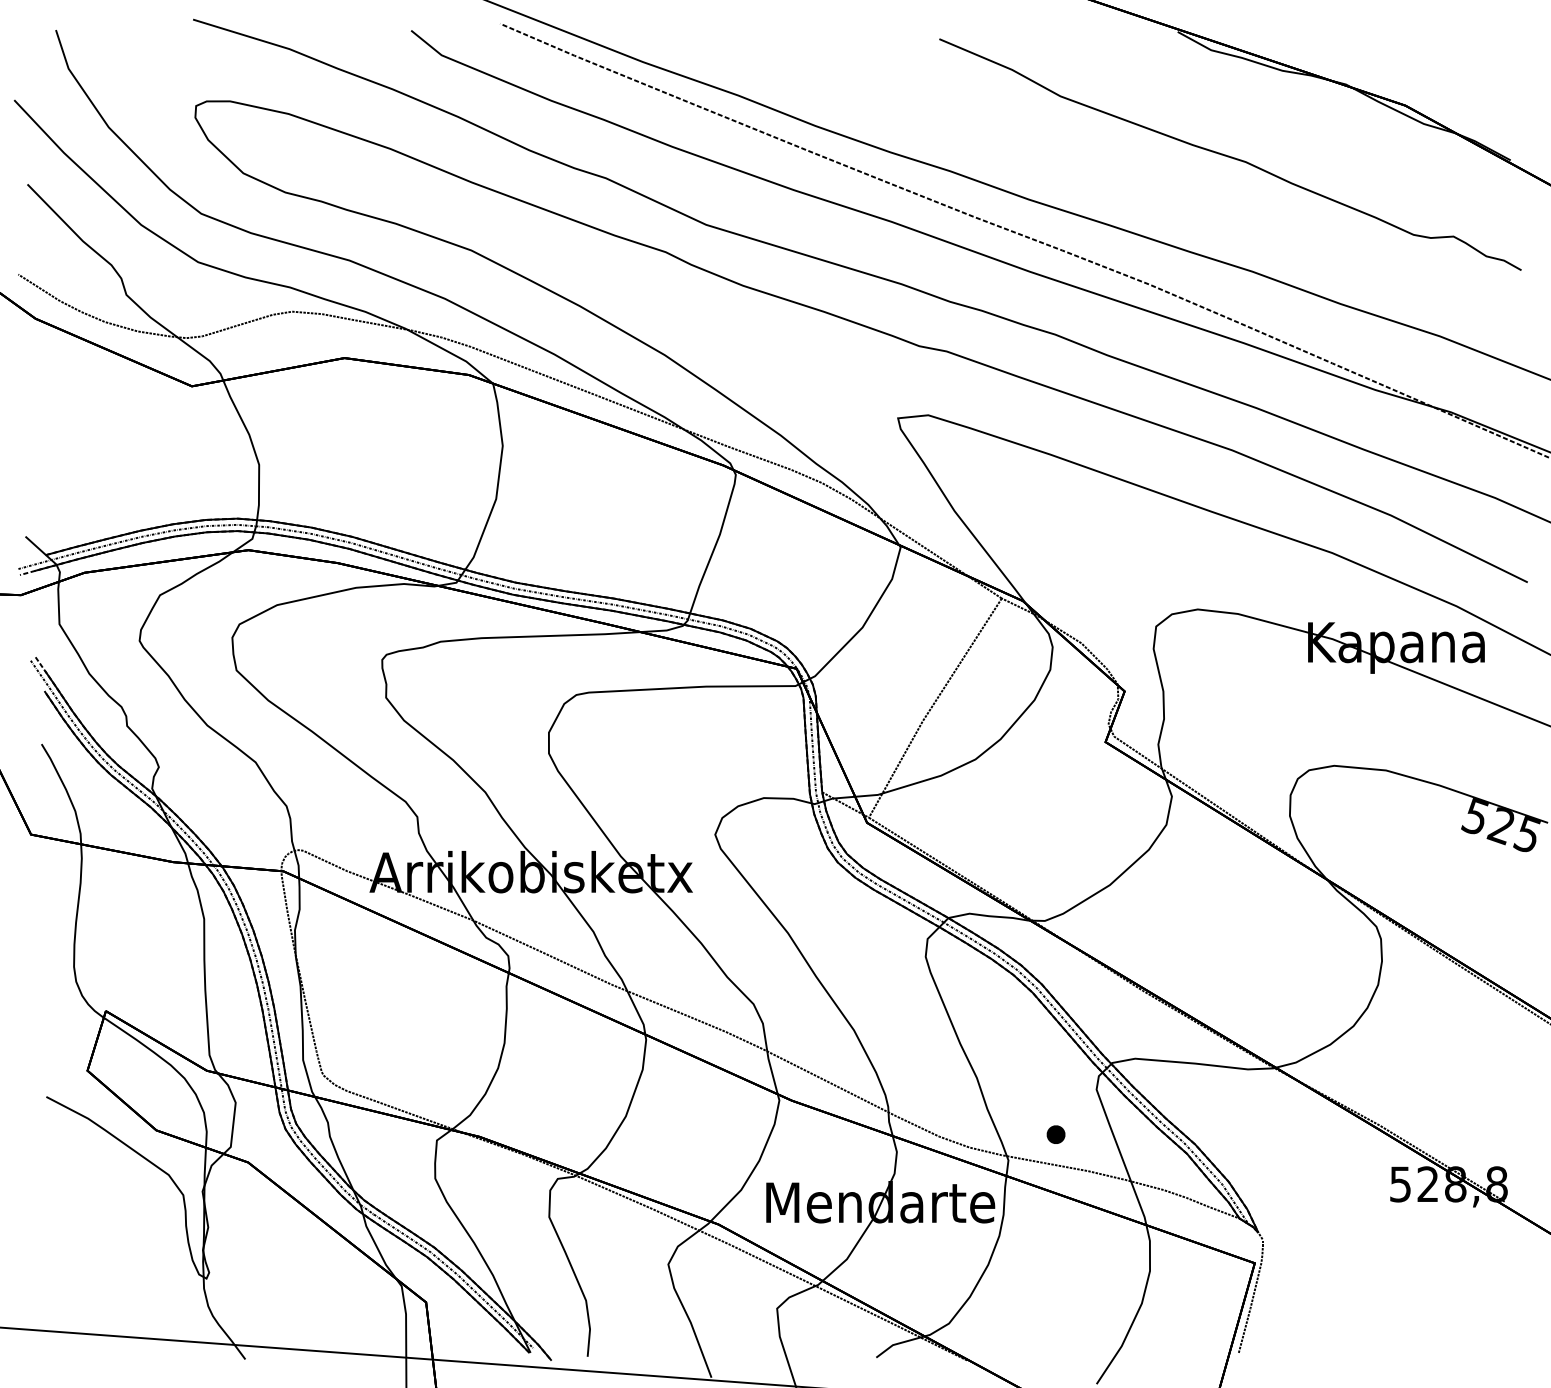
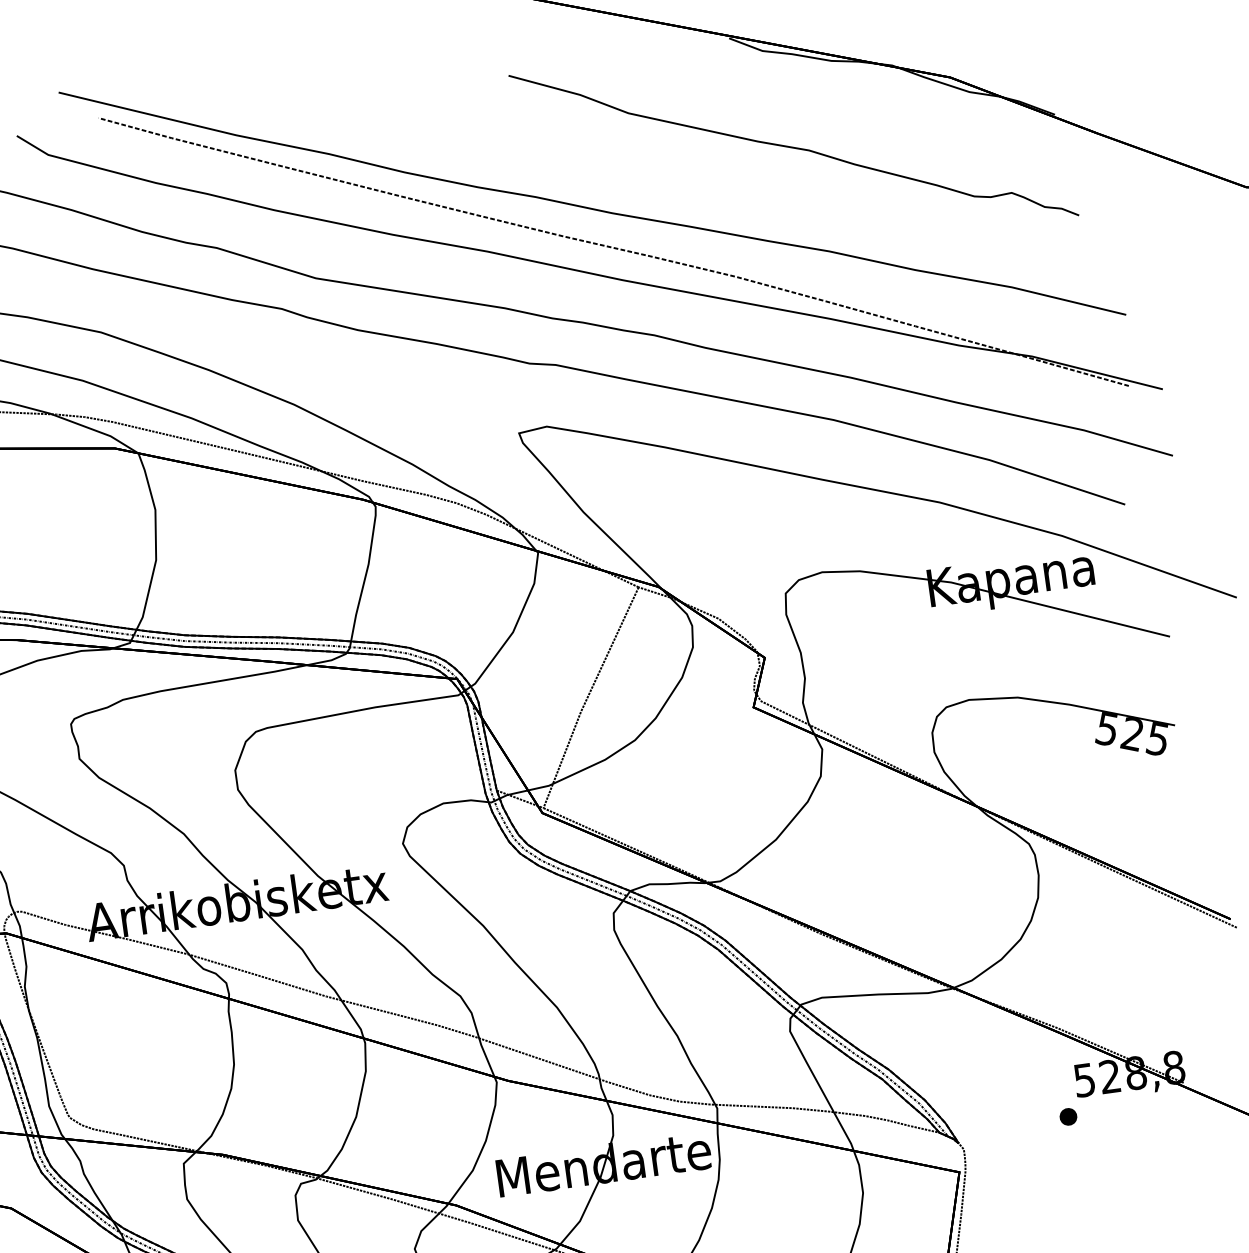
part: (1055, 1134) -> (1067, 1116), moved

